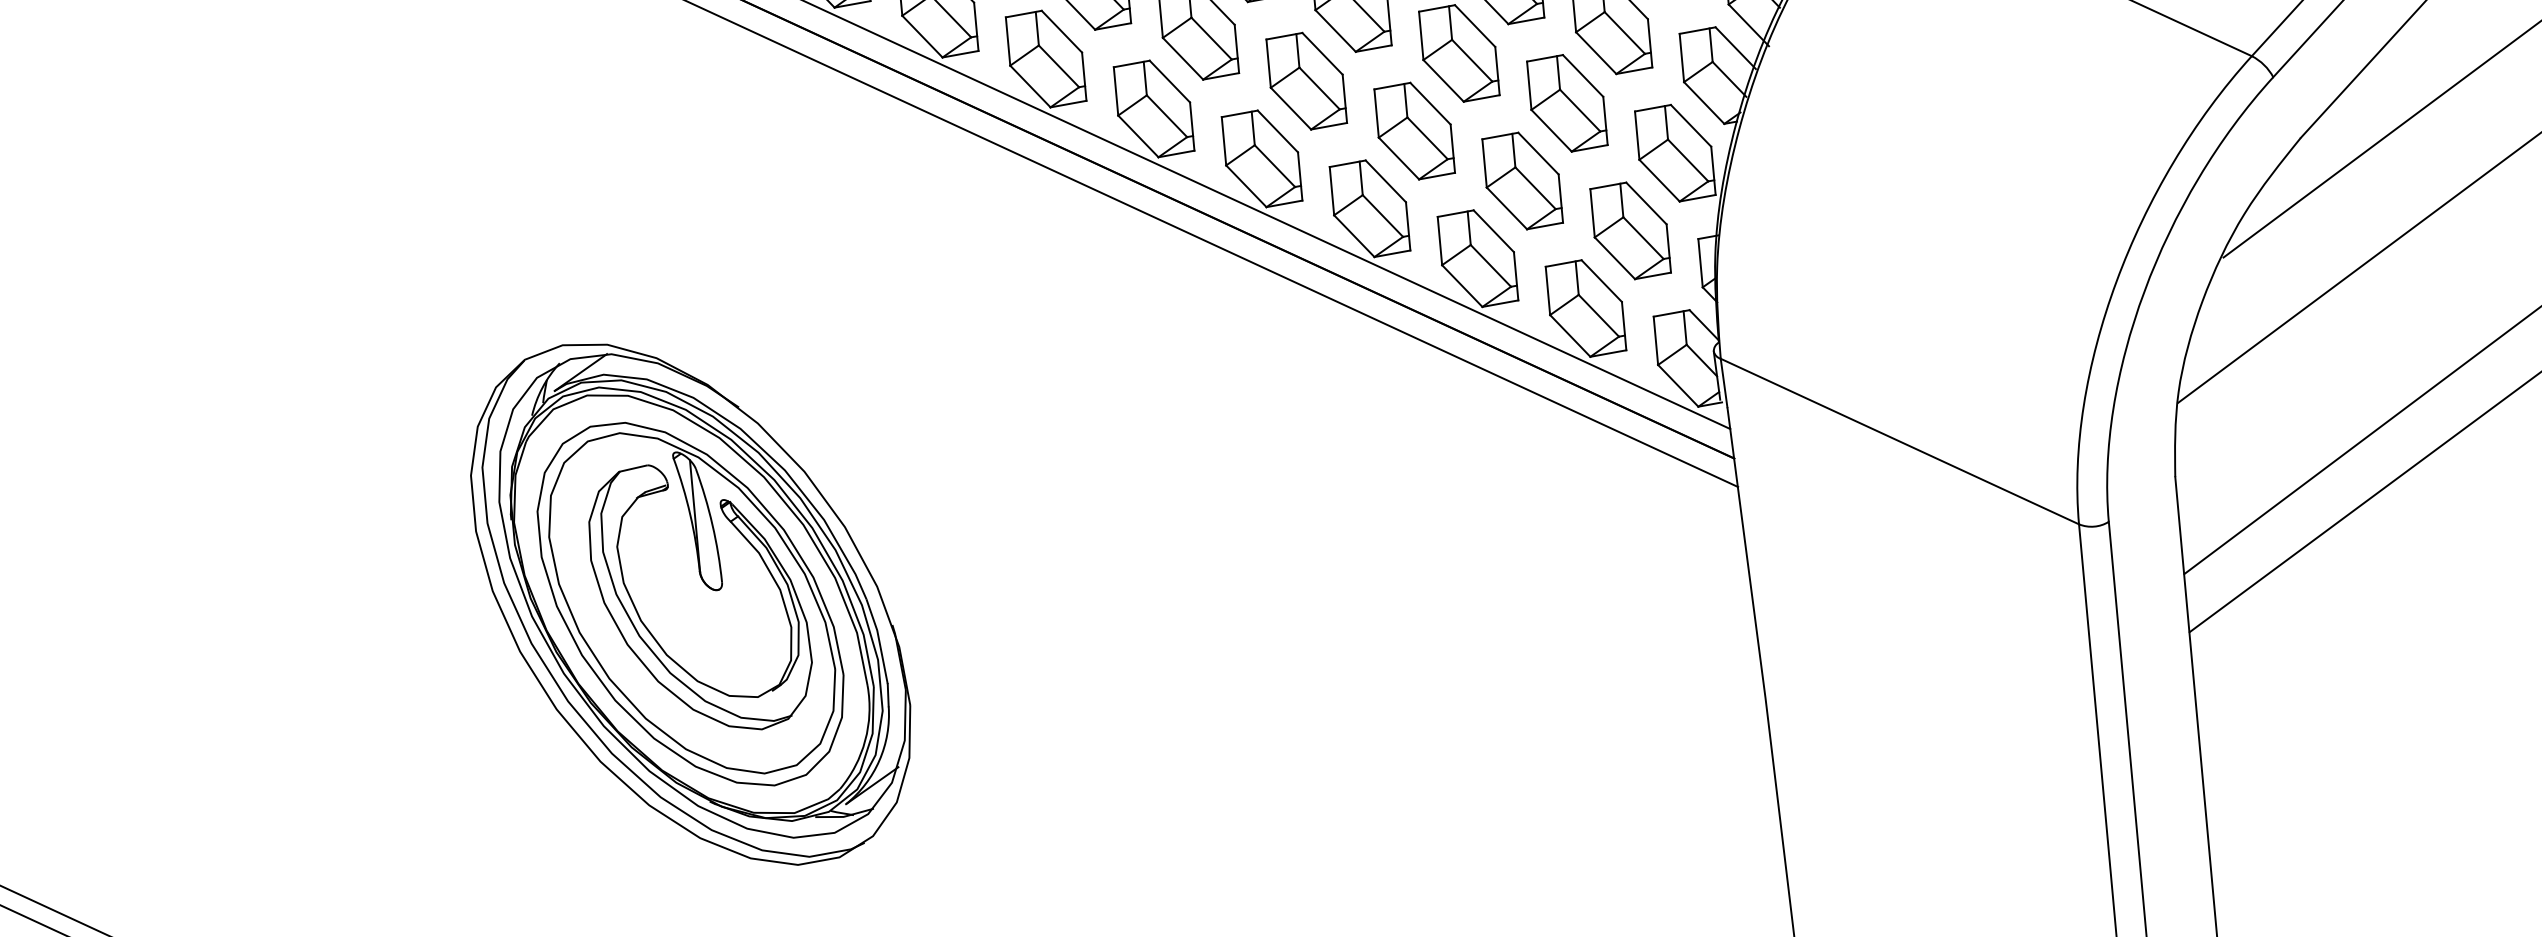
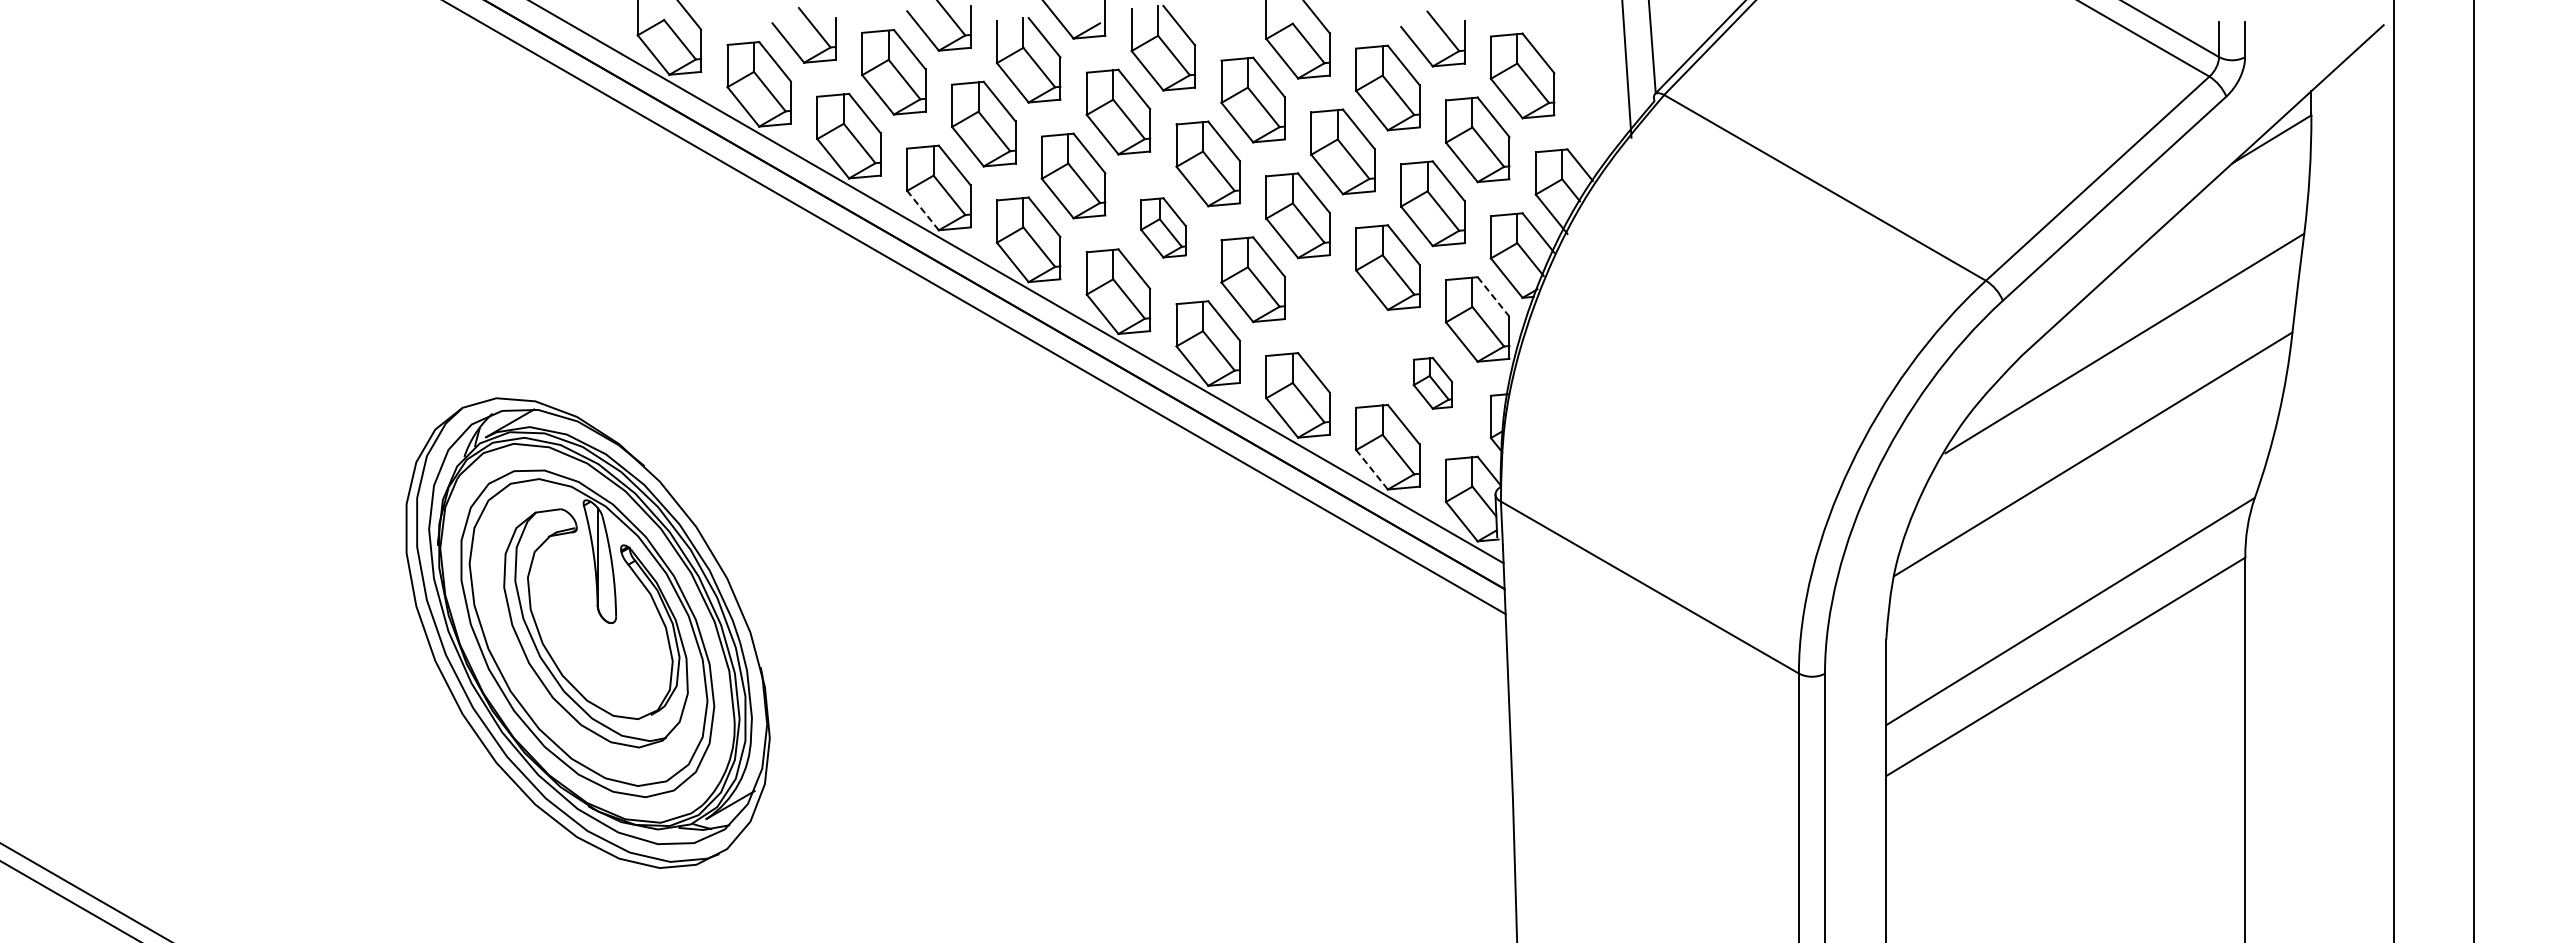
part: (1306, 80) -> (1163, 227), size x0.7
line: (1029, 86) -> (922, 210), solid -> dashed
line: (1691, 126) -> (1493, 297), solid -> dashed
part: (1522, 181) -> (1342, 331), removed
part: (1630, 231) -> (1432, 383), size x0.6
line: (1569, 335) -> (1371, 469), solid -> dashed

